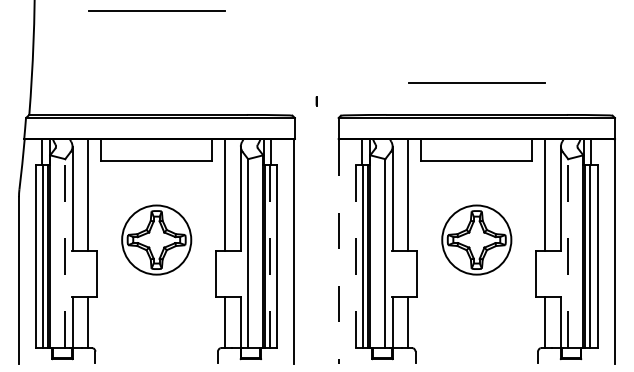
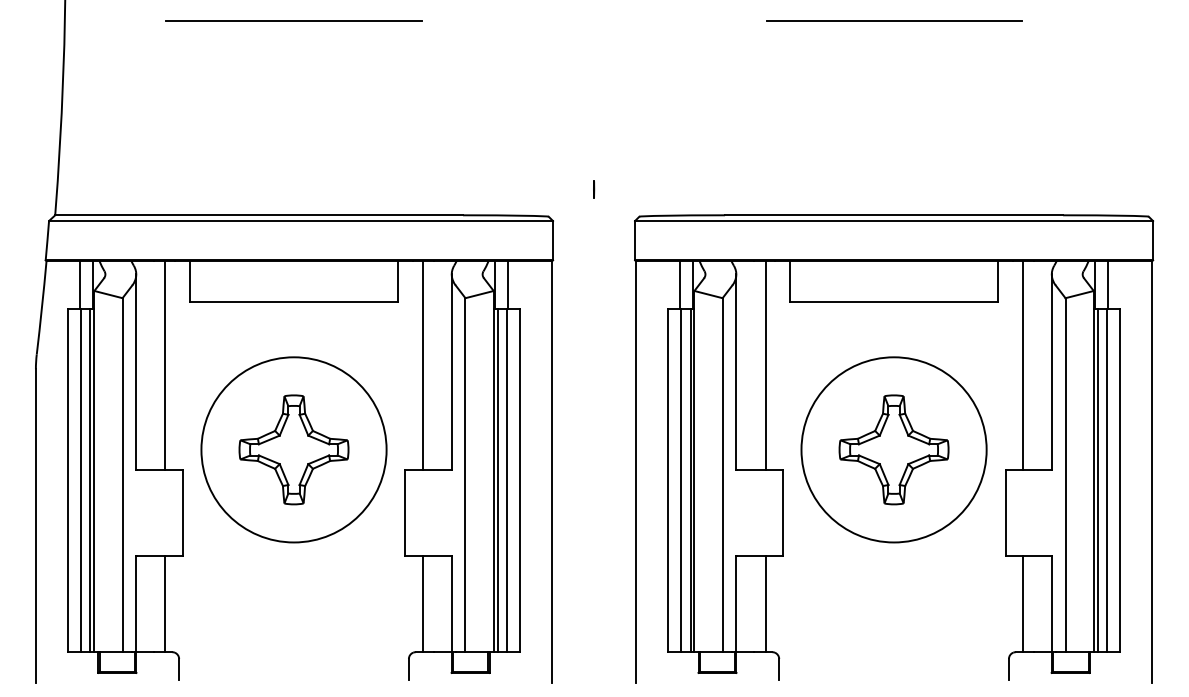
line: (476, 82) -> (893, 19), moved
circle: (156, 239) -> (293, 448), size x1.43
circle: (476, 239) -> (893, 448), size x1.43
line: (339, 252) -> (636, 473), dashed -> solid
line: (65, 253) -> (123, 475), dashed -> solid
line: (568, 253) -> (1065, 475), dashed -> solid
line: (270, 256) -> (507, 480), dashed -> solid
line: (356, 256) -> (668, 480), dashed -> solid

